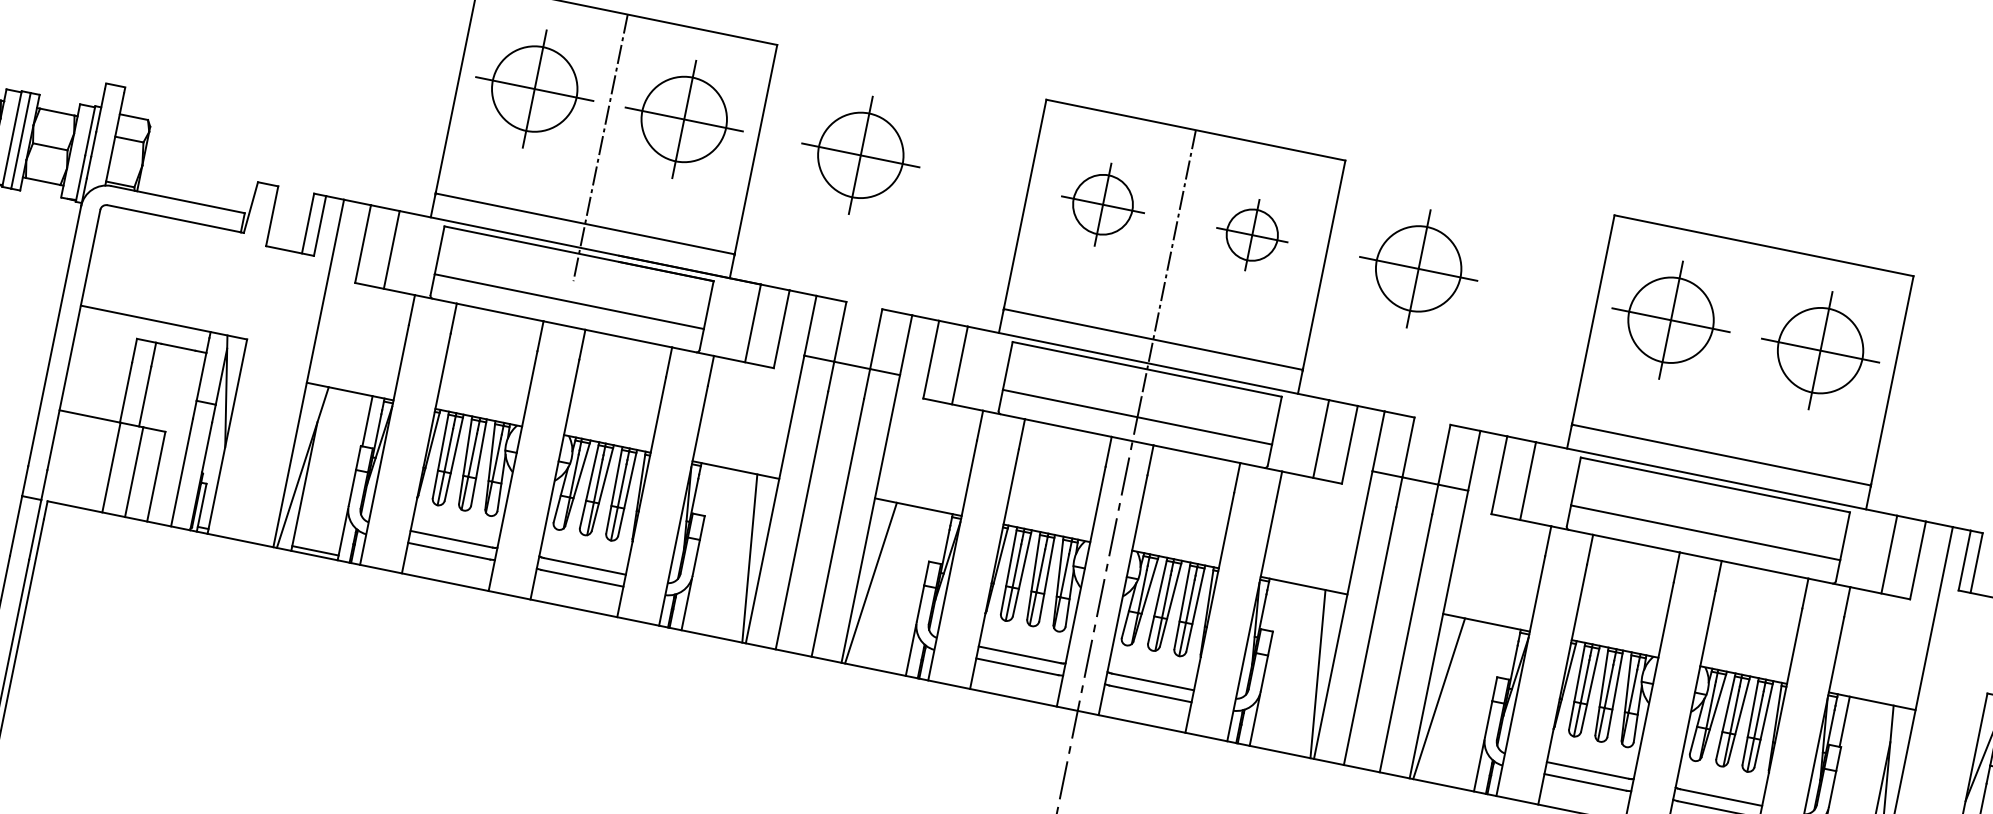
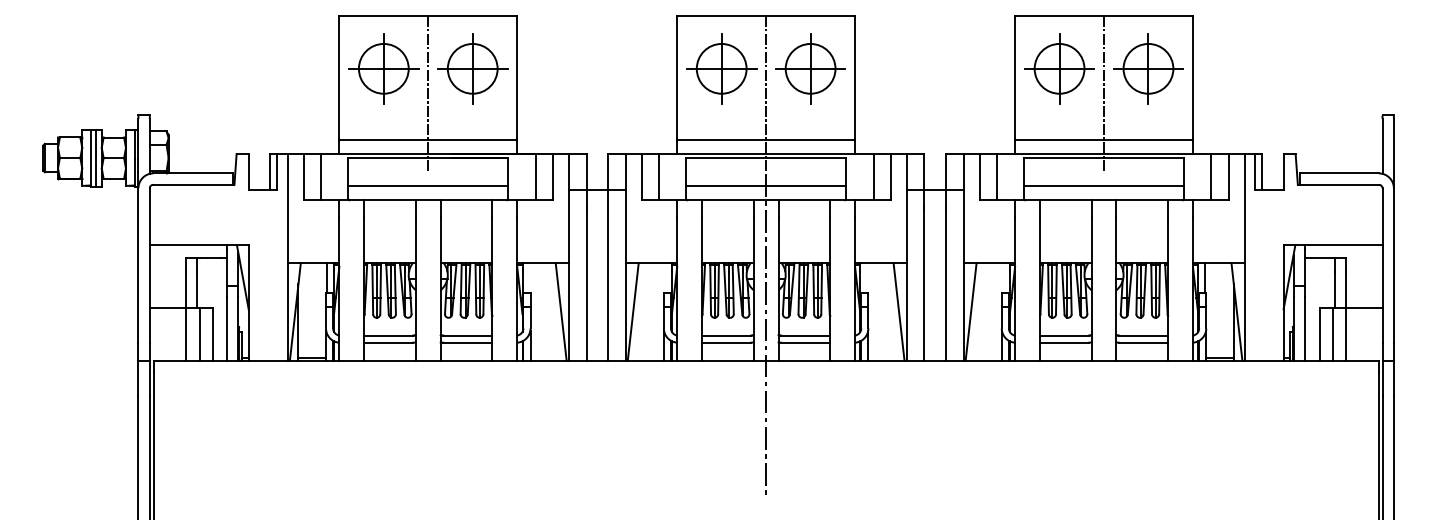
part: (860, 154) -> (577, 68), removed
part: (1102, 203) -> (721, 68), size x1.43
part: (1252, 234) -> (810, 68), size x1.67
part: (1418, 268) -> (909, 68), removed
line: (1737, 378) -> (1104, 94), added

